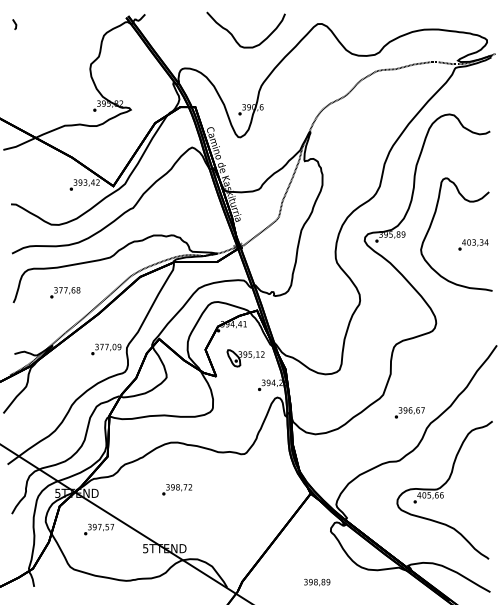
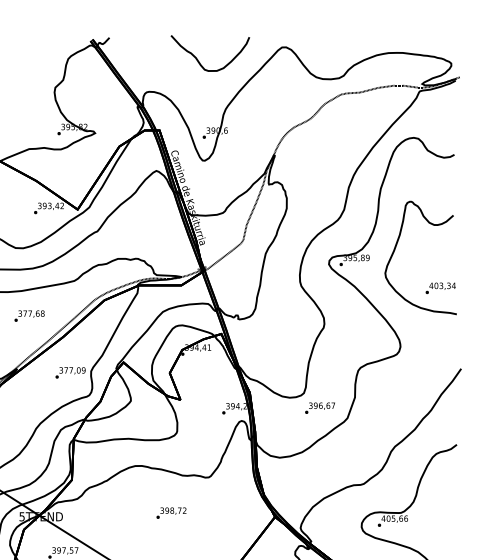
text: (473, 244) -> (440, 287), moved
part: (245, 358) -> (209, 381), removed
text: (409, 412) -> (319, 407), moved
text: (176, 489) -> (170, 512), moved

